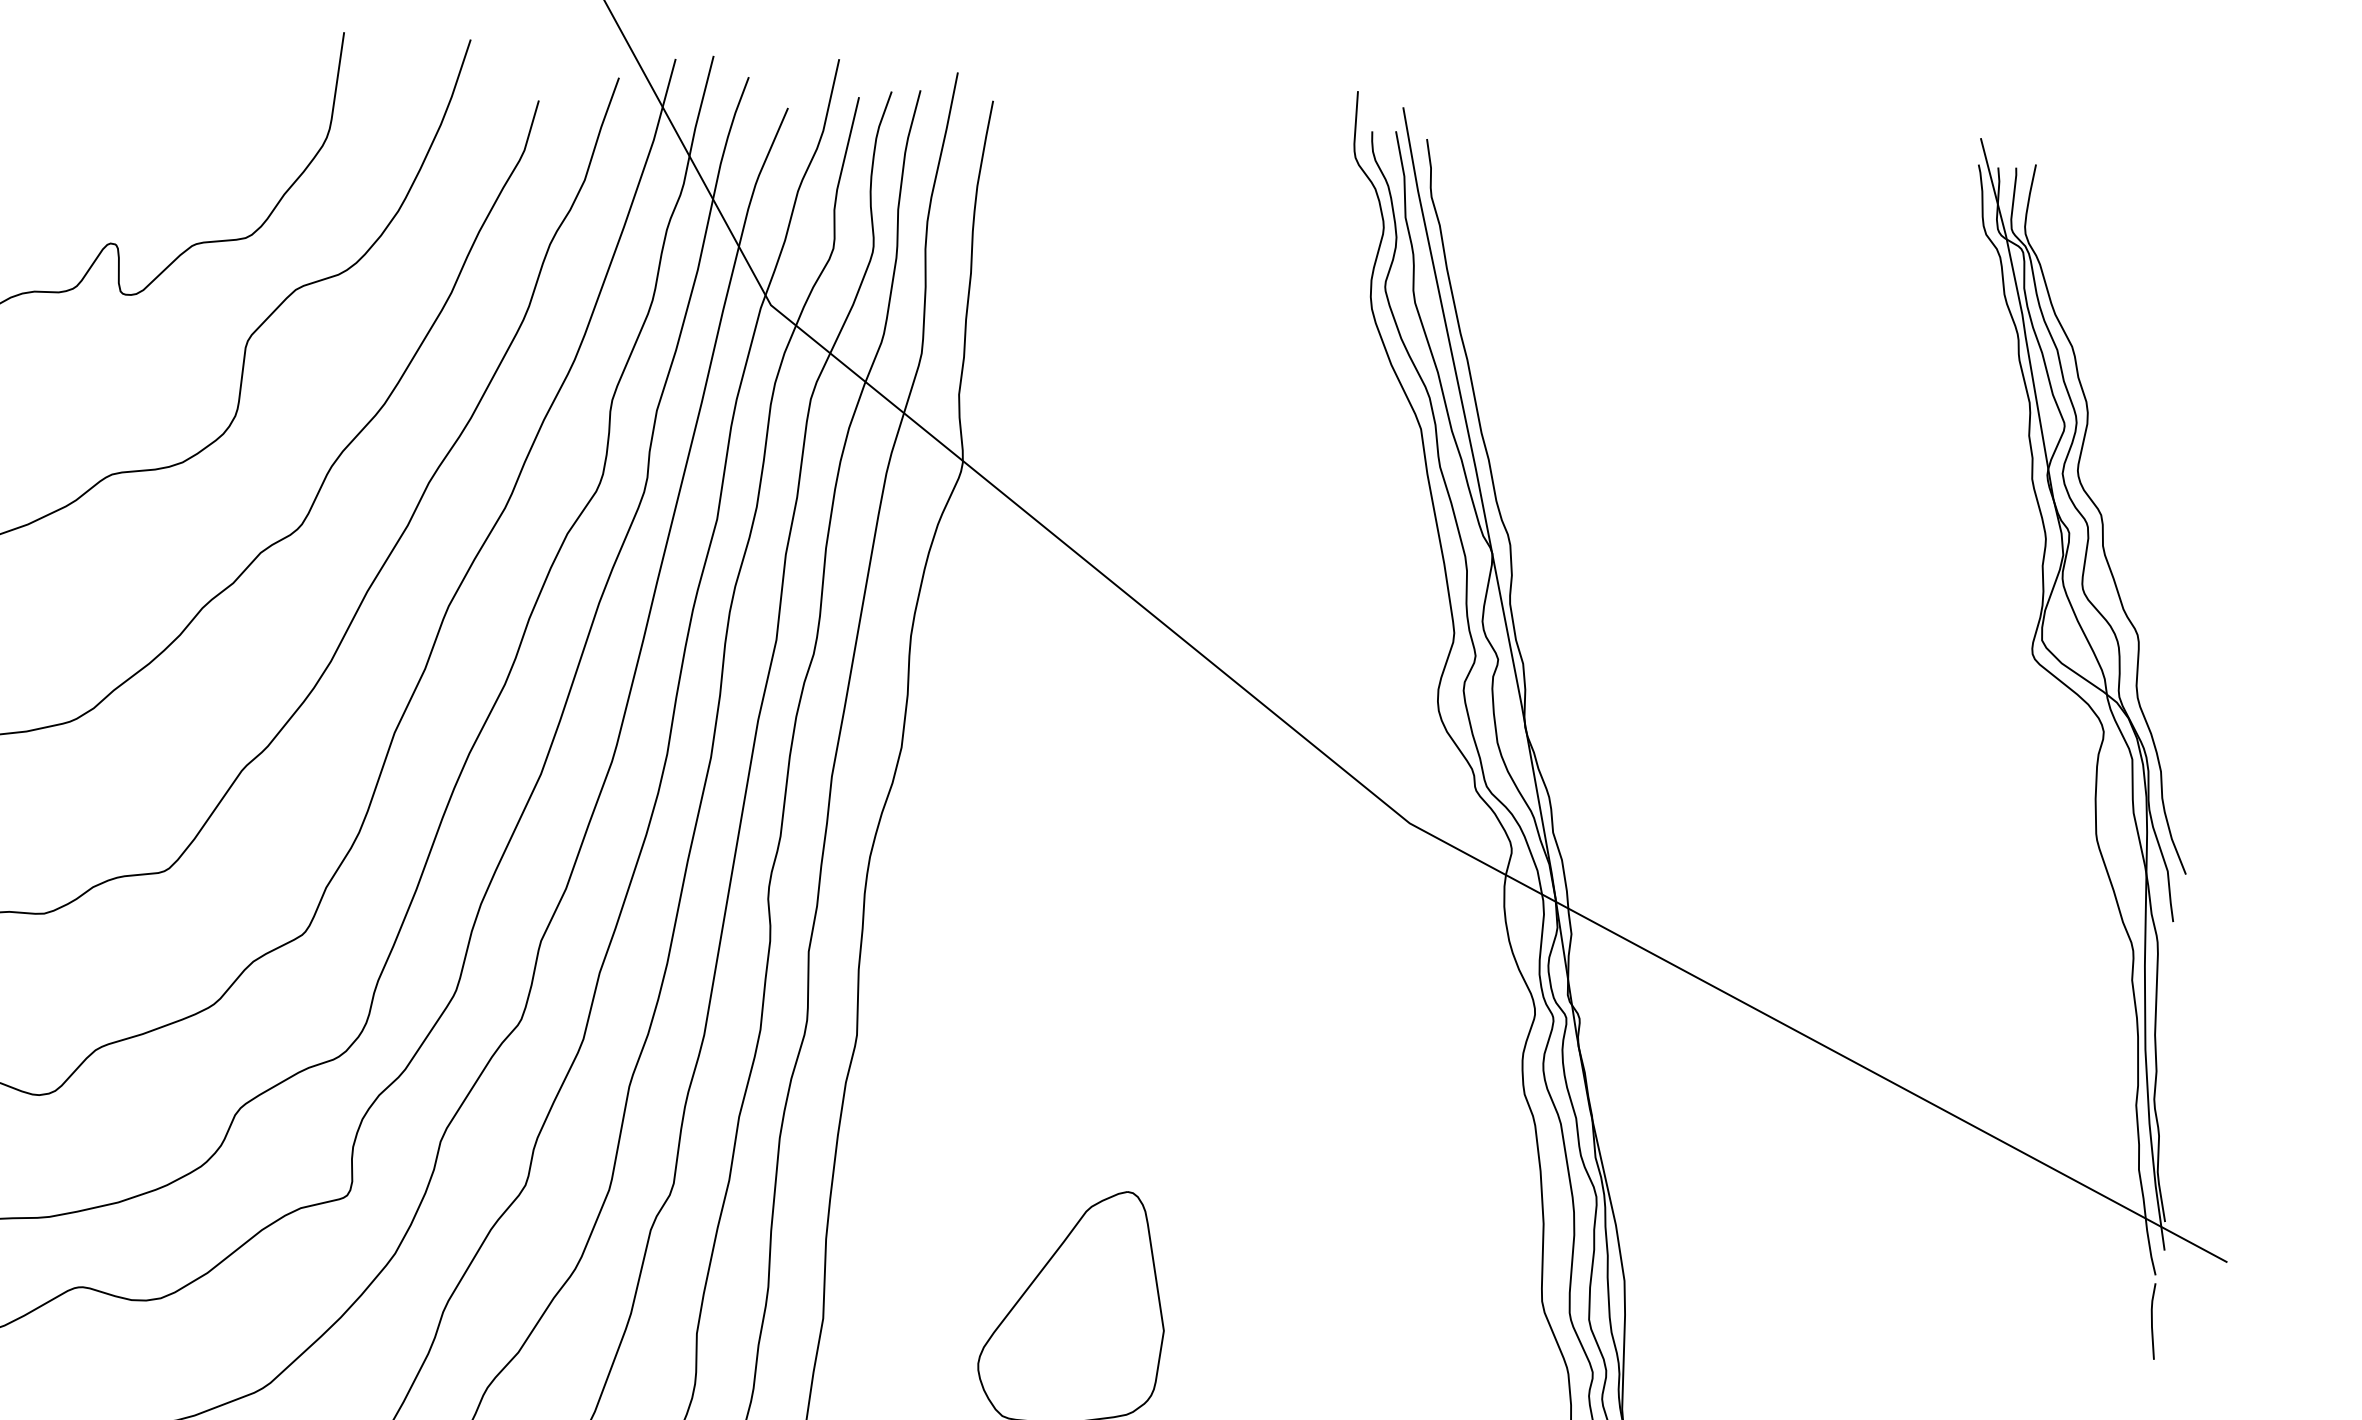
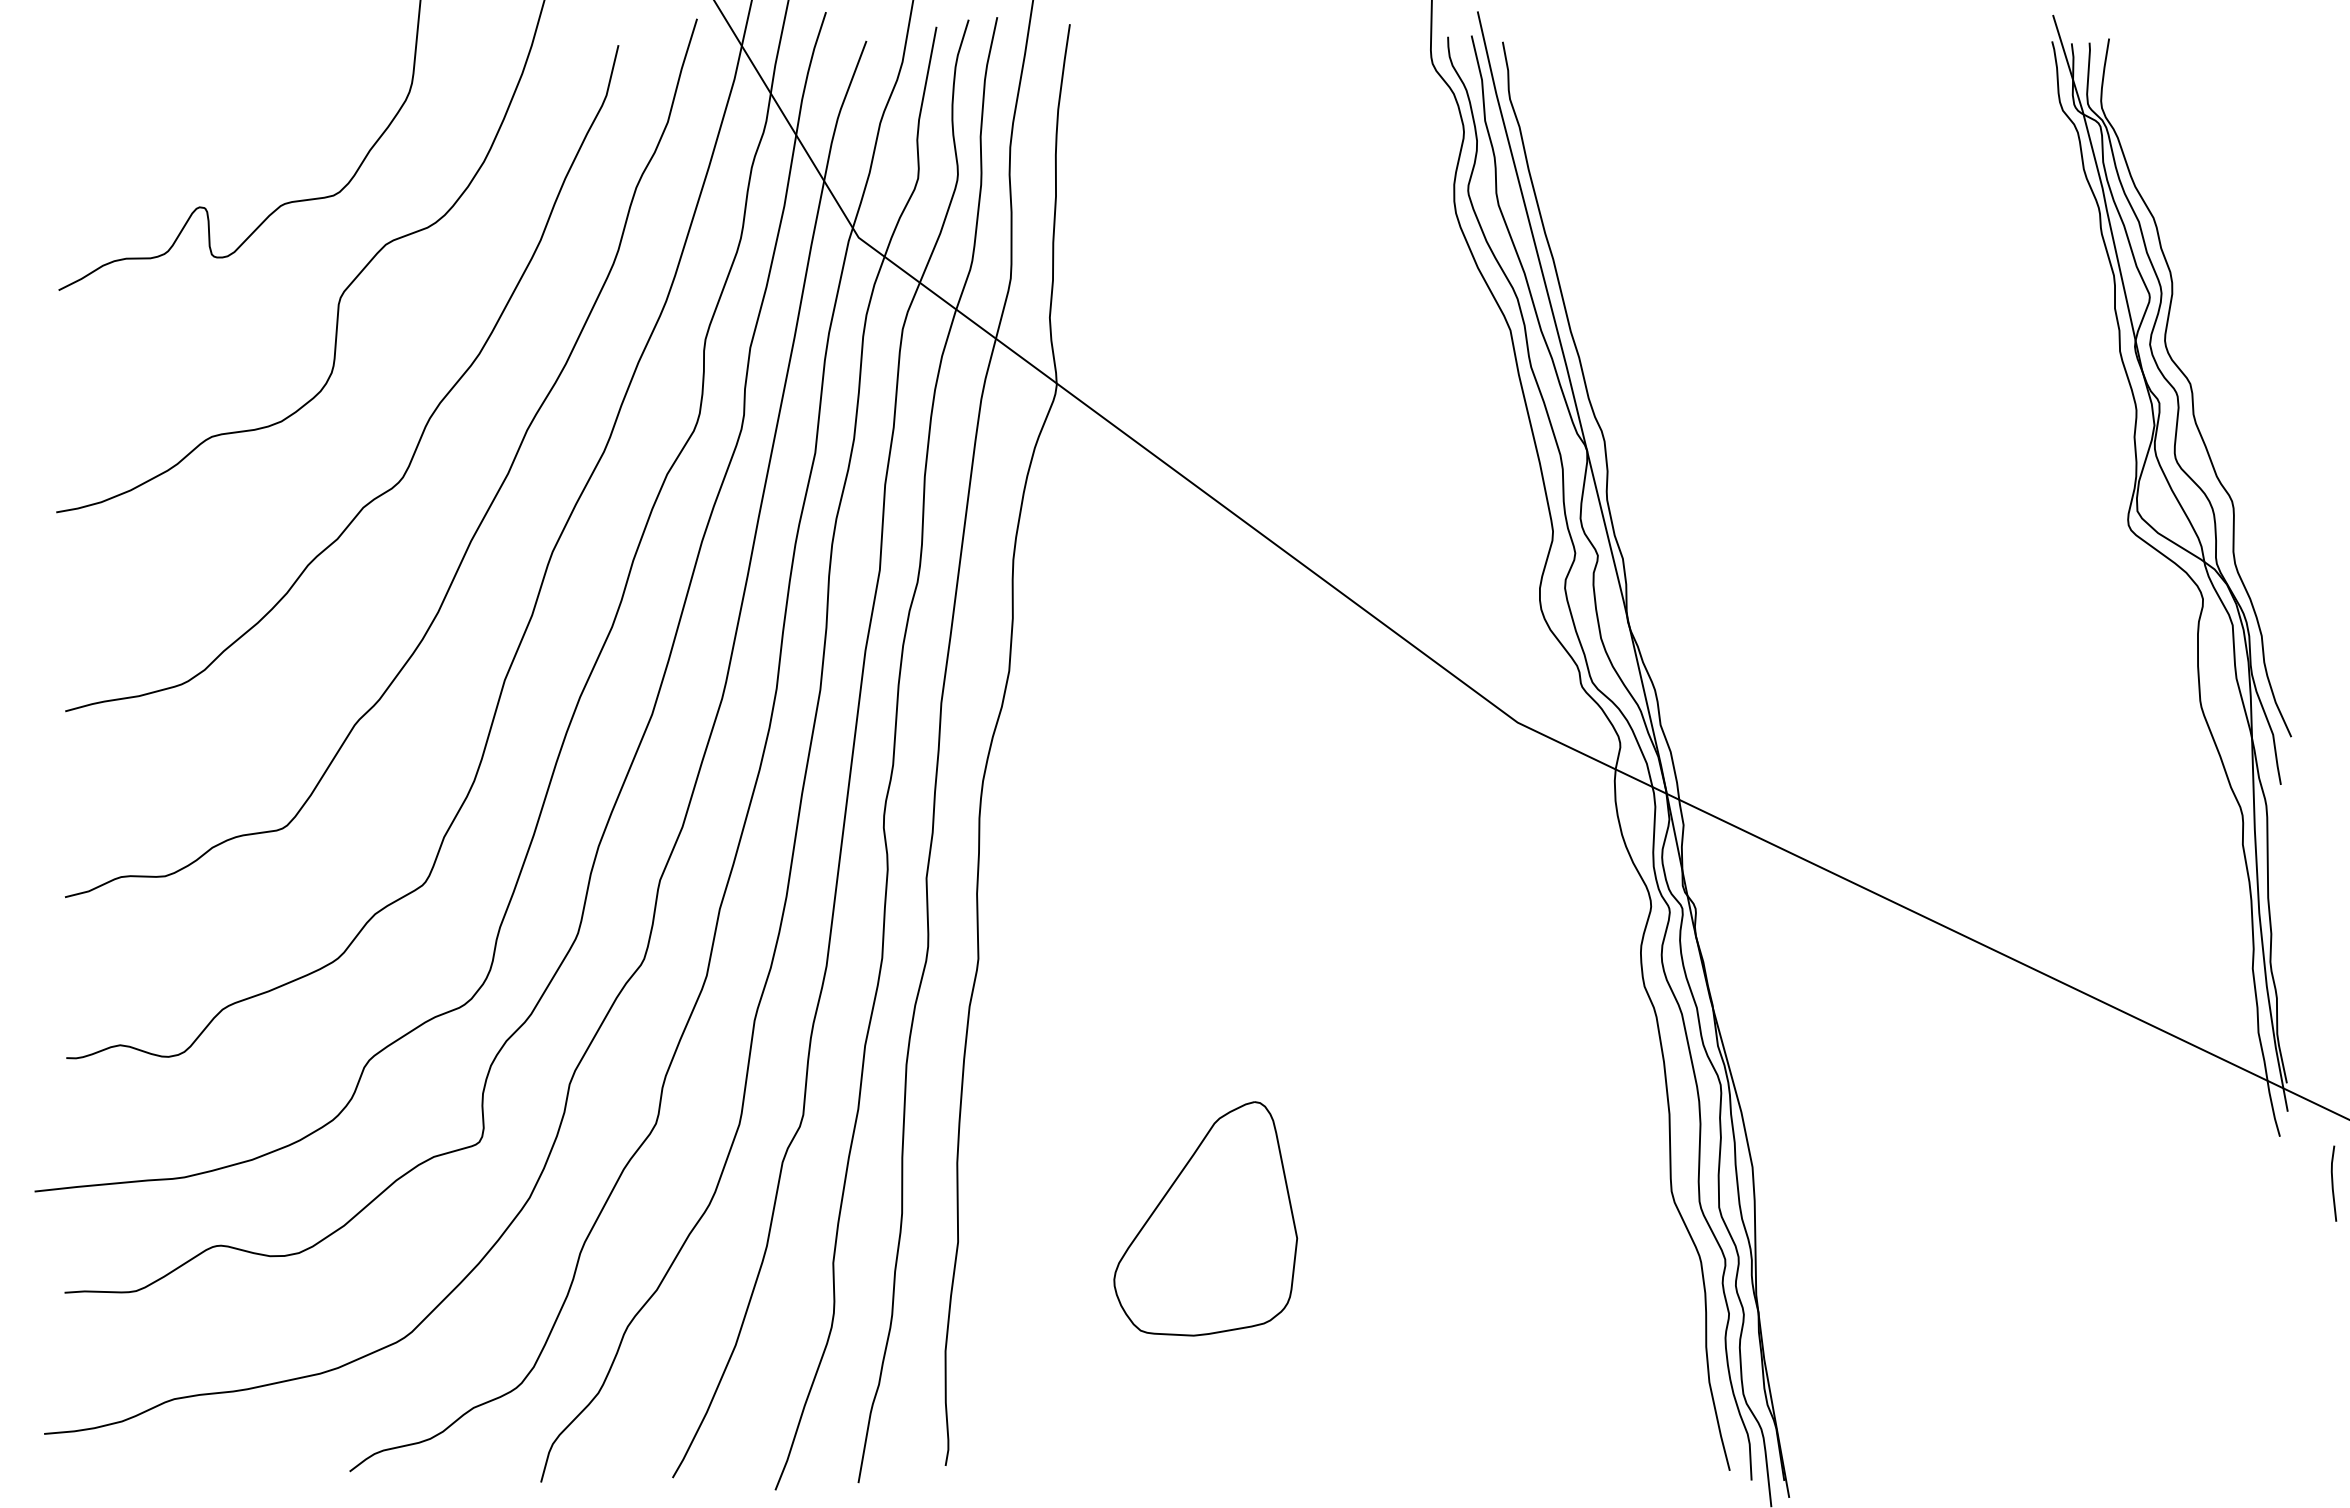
line: (2152, 1321) -> (2333, 1183), moved

